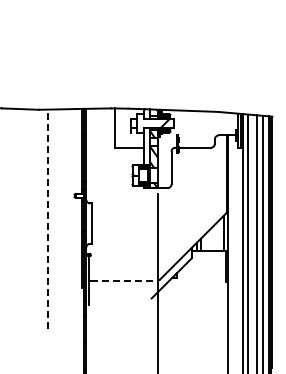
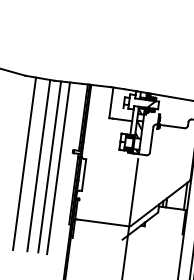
line: (15, 218) -> (24, 163), added
line: (33, 218) -> (38, 164), added
line: (47, 219) -> (49, 167), dashed -> solid
line: (59, 219) -> (58, 168), added
line: (124, 280) -> (103, 222), dashed -> solid

